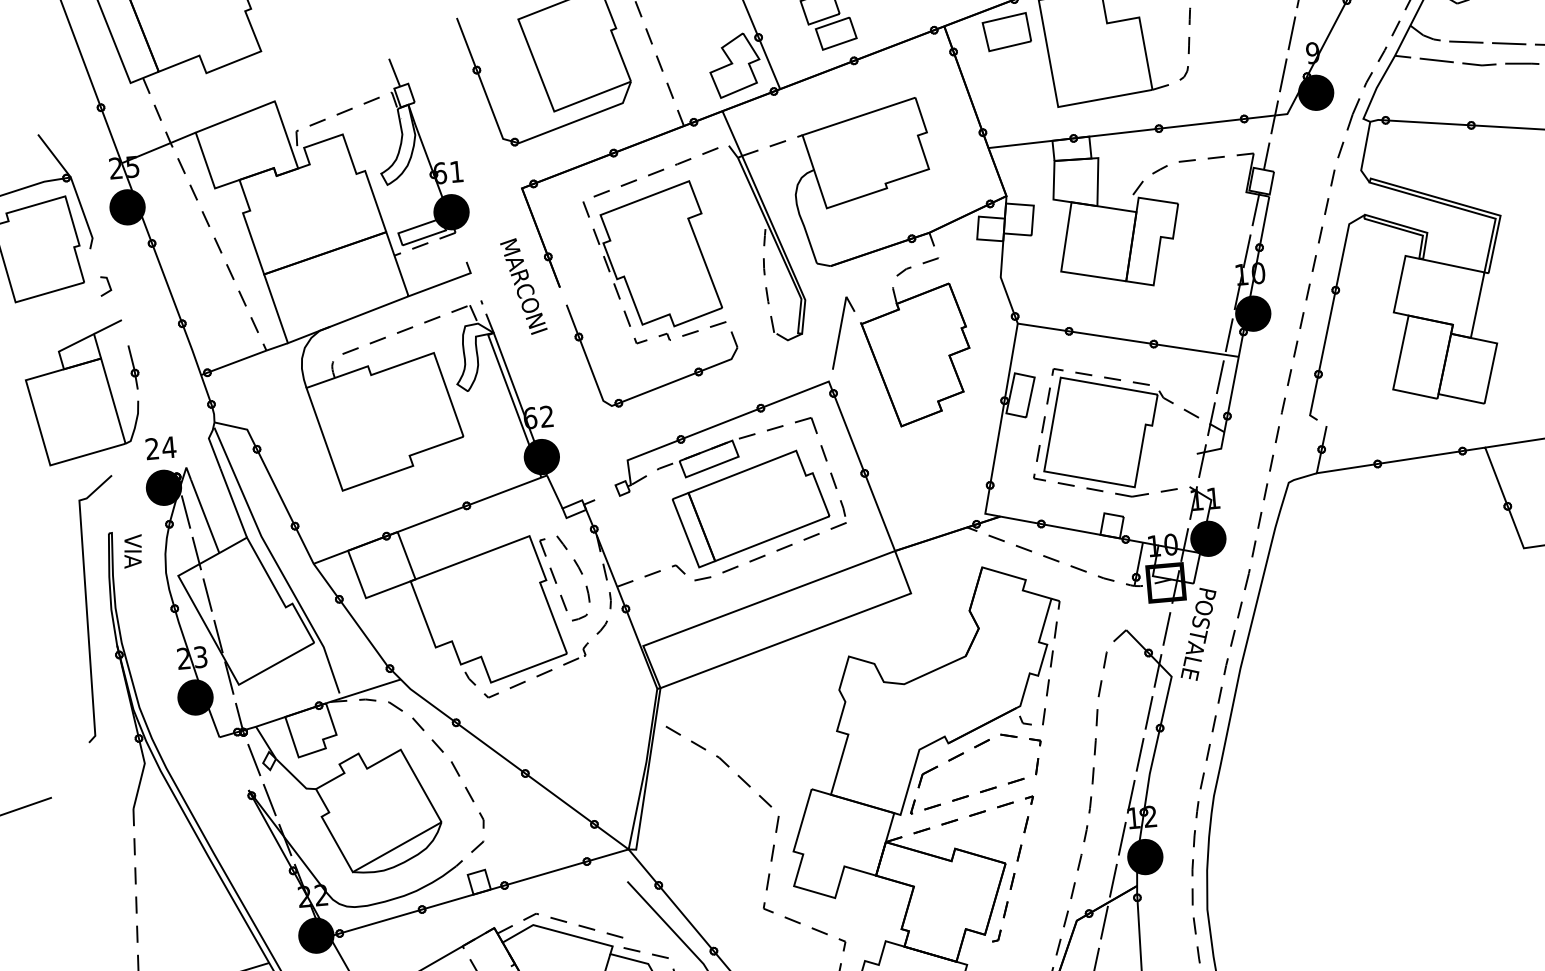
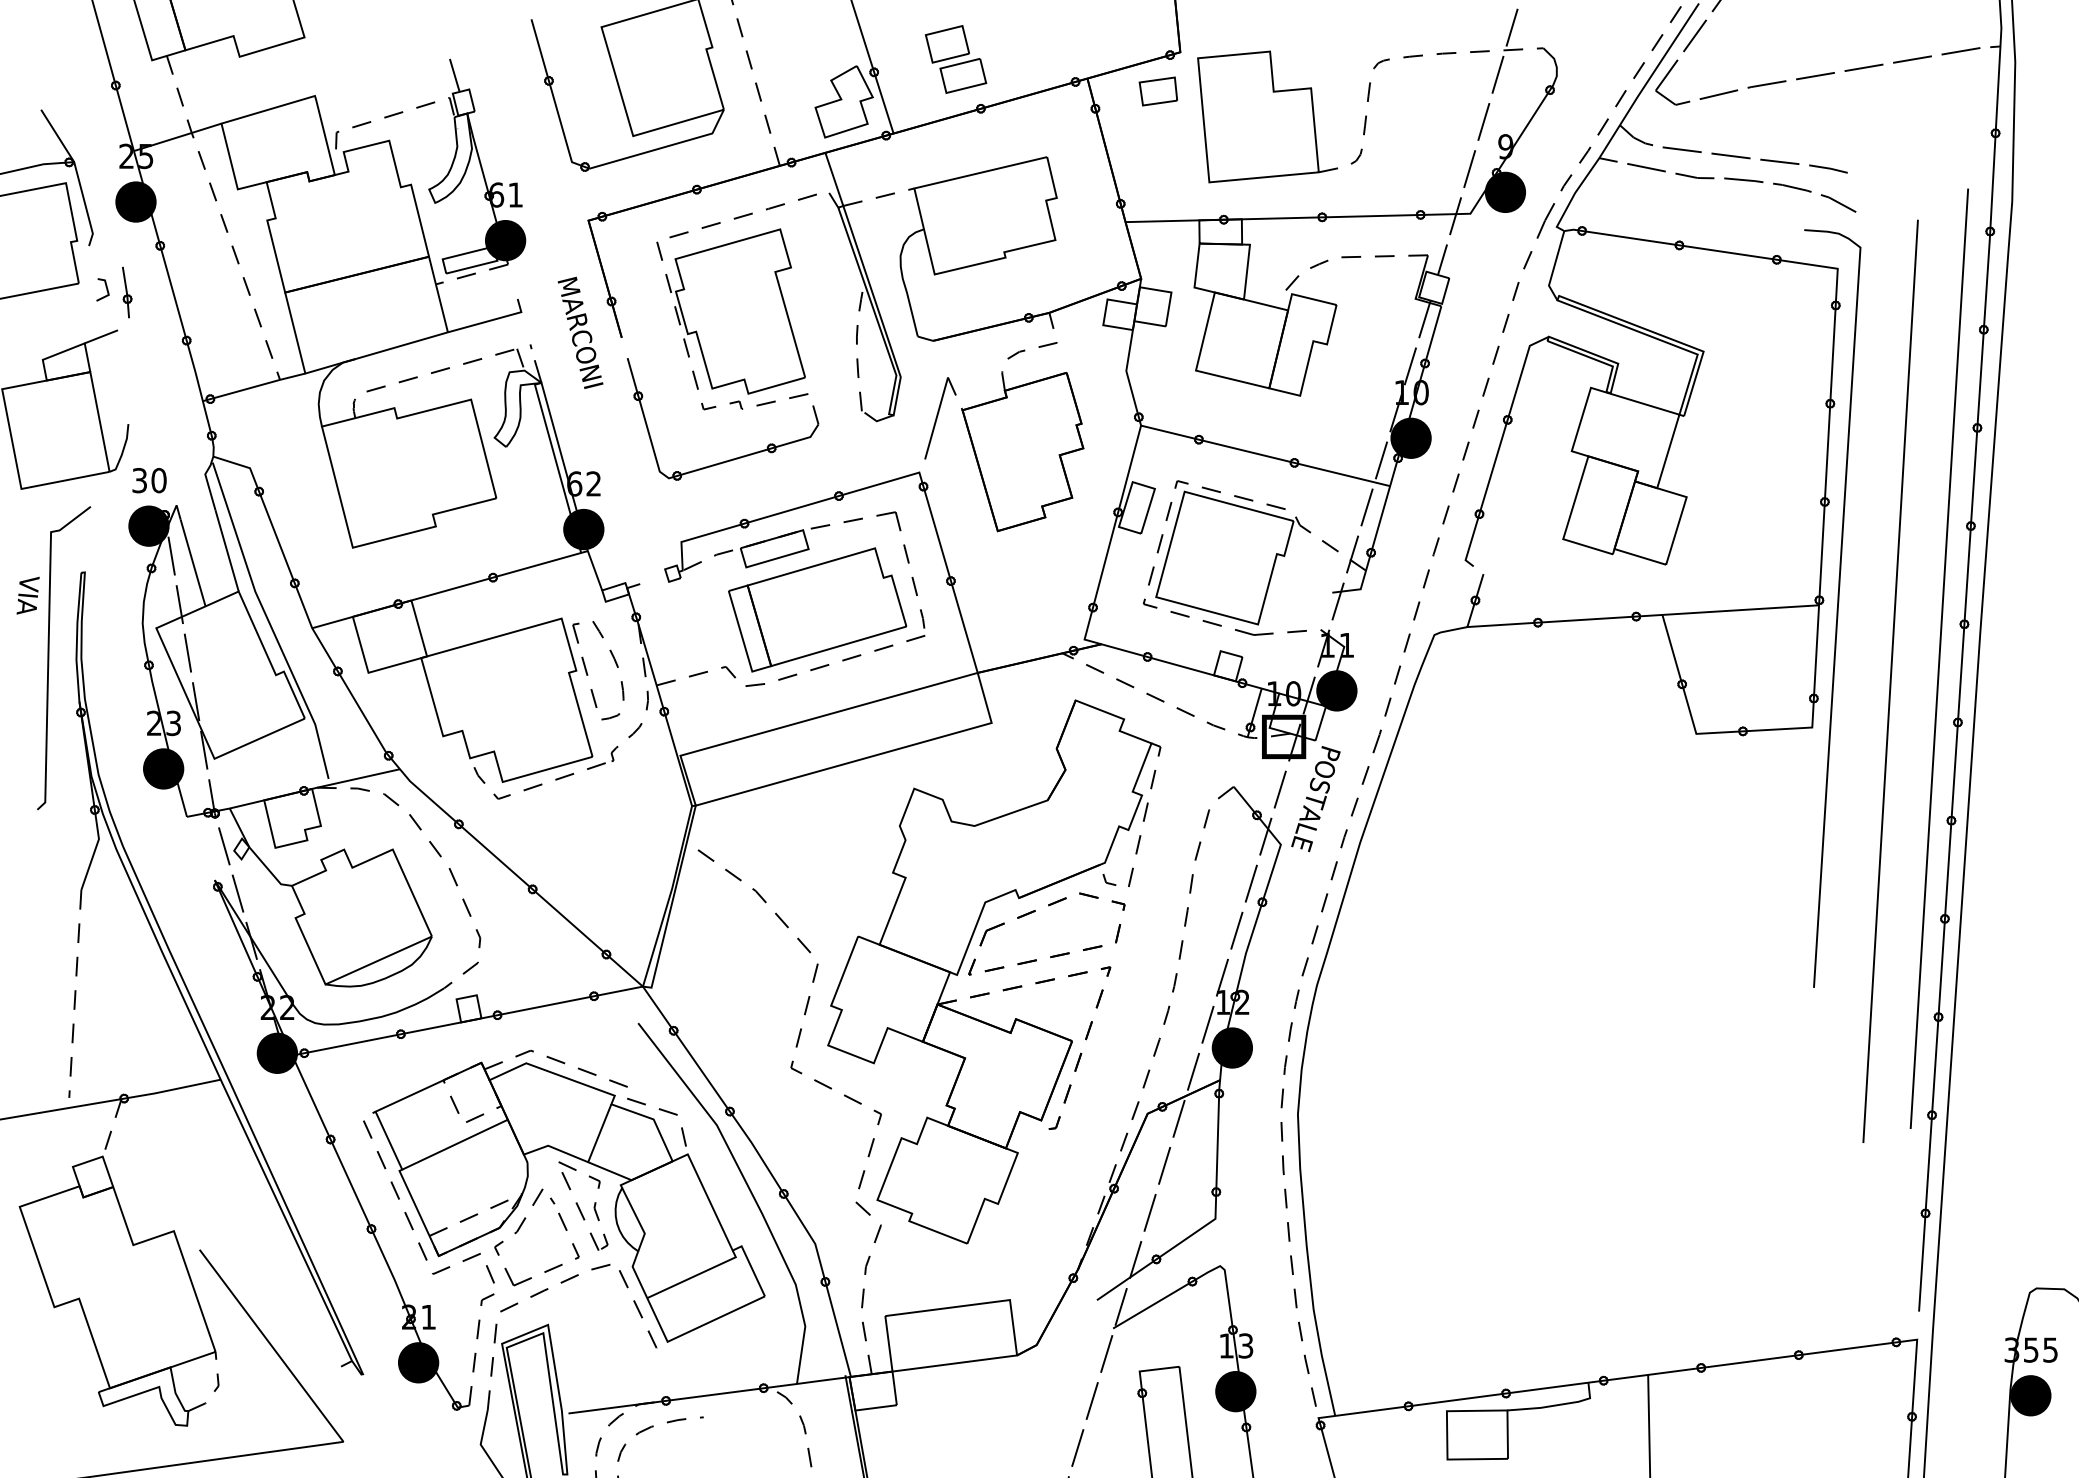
part: (1007, 32) -> (1158, 91), size x0.7
part: (134, 367) -> (127, 292), moved
text: (160, 448) -> (149, 480), 24 -> 30
text: (132, 551) -> (27, 595), moved

